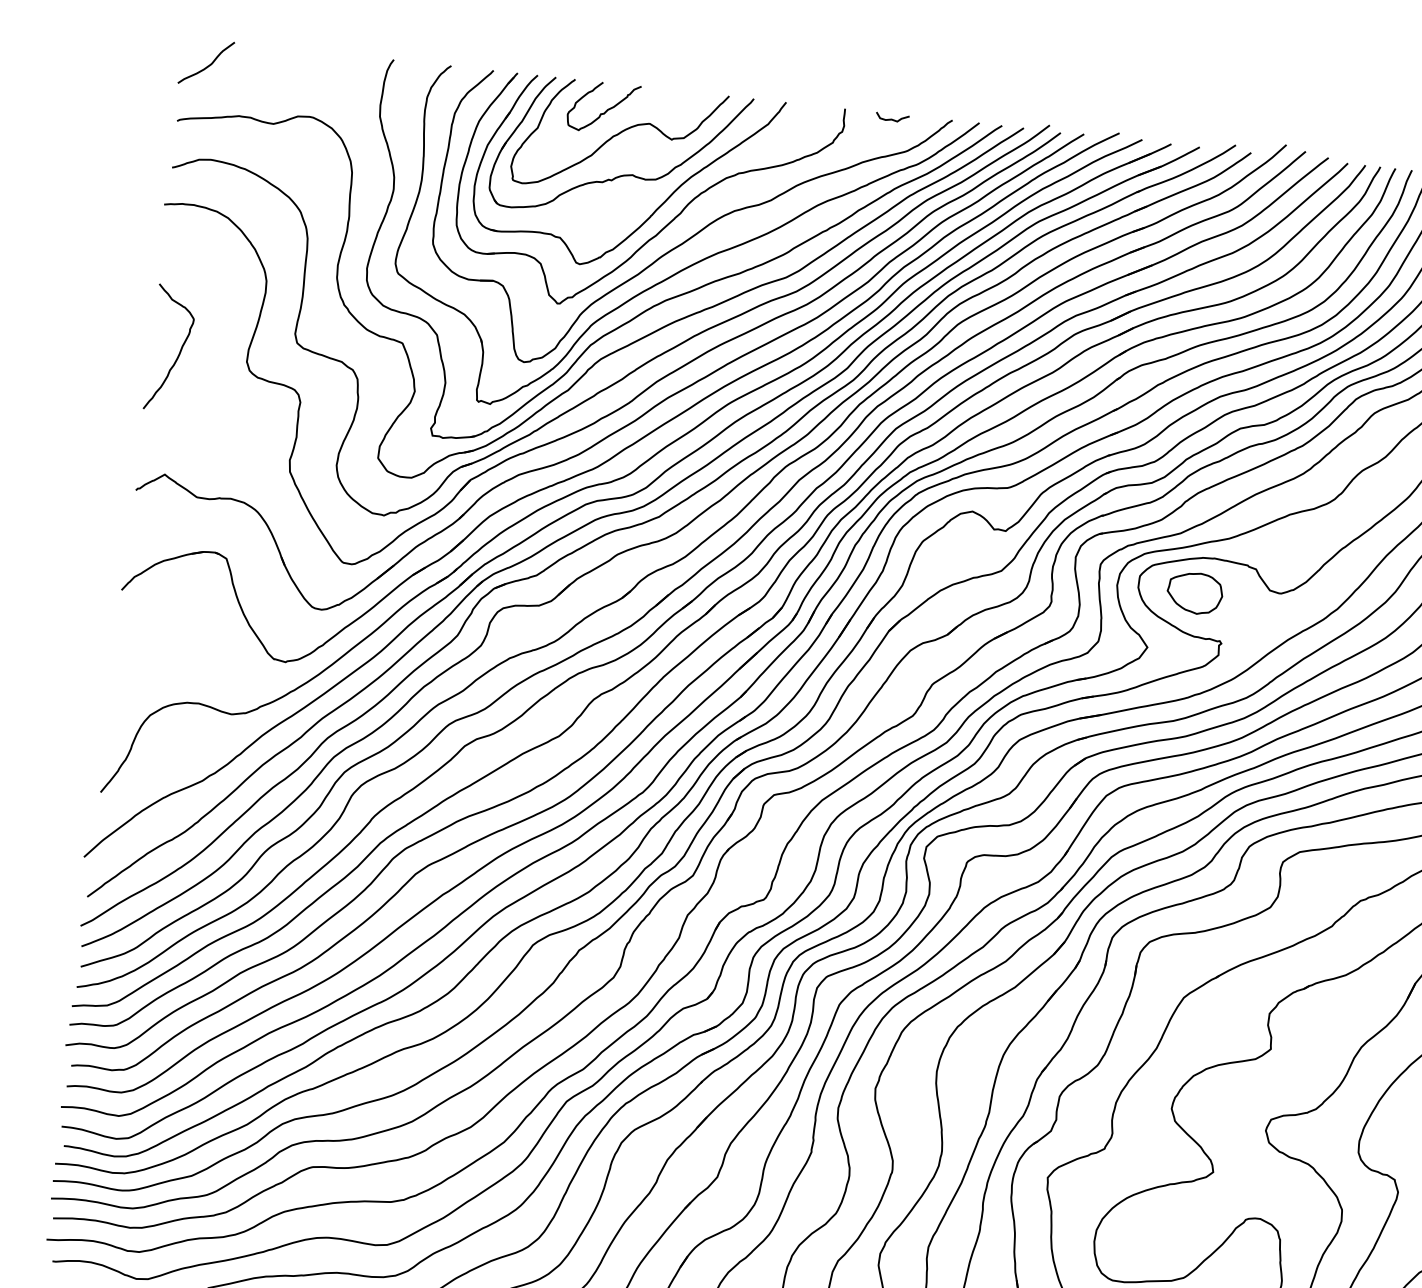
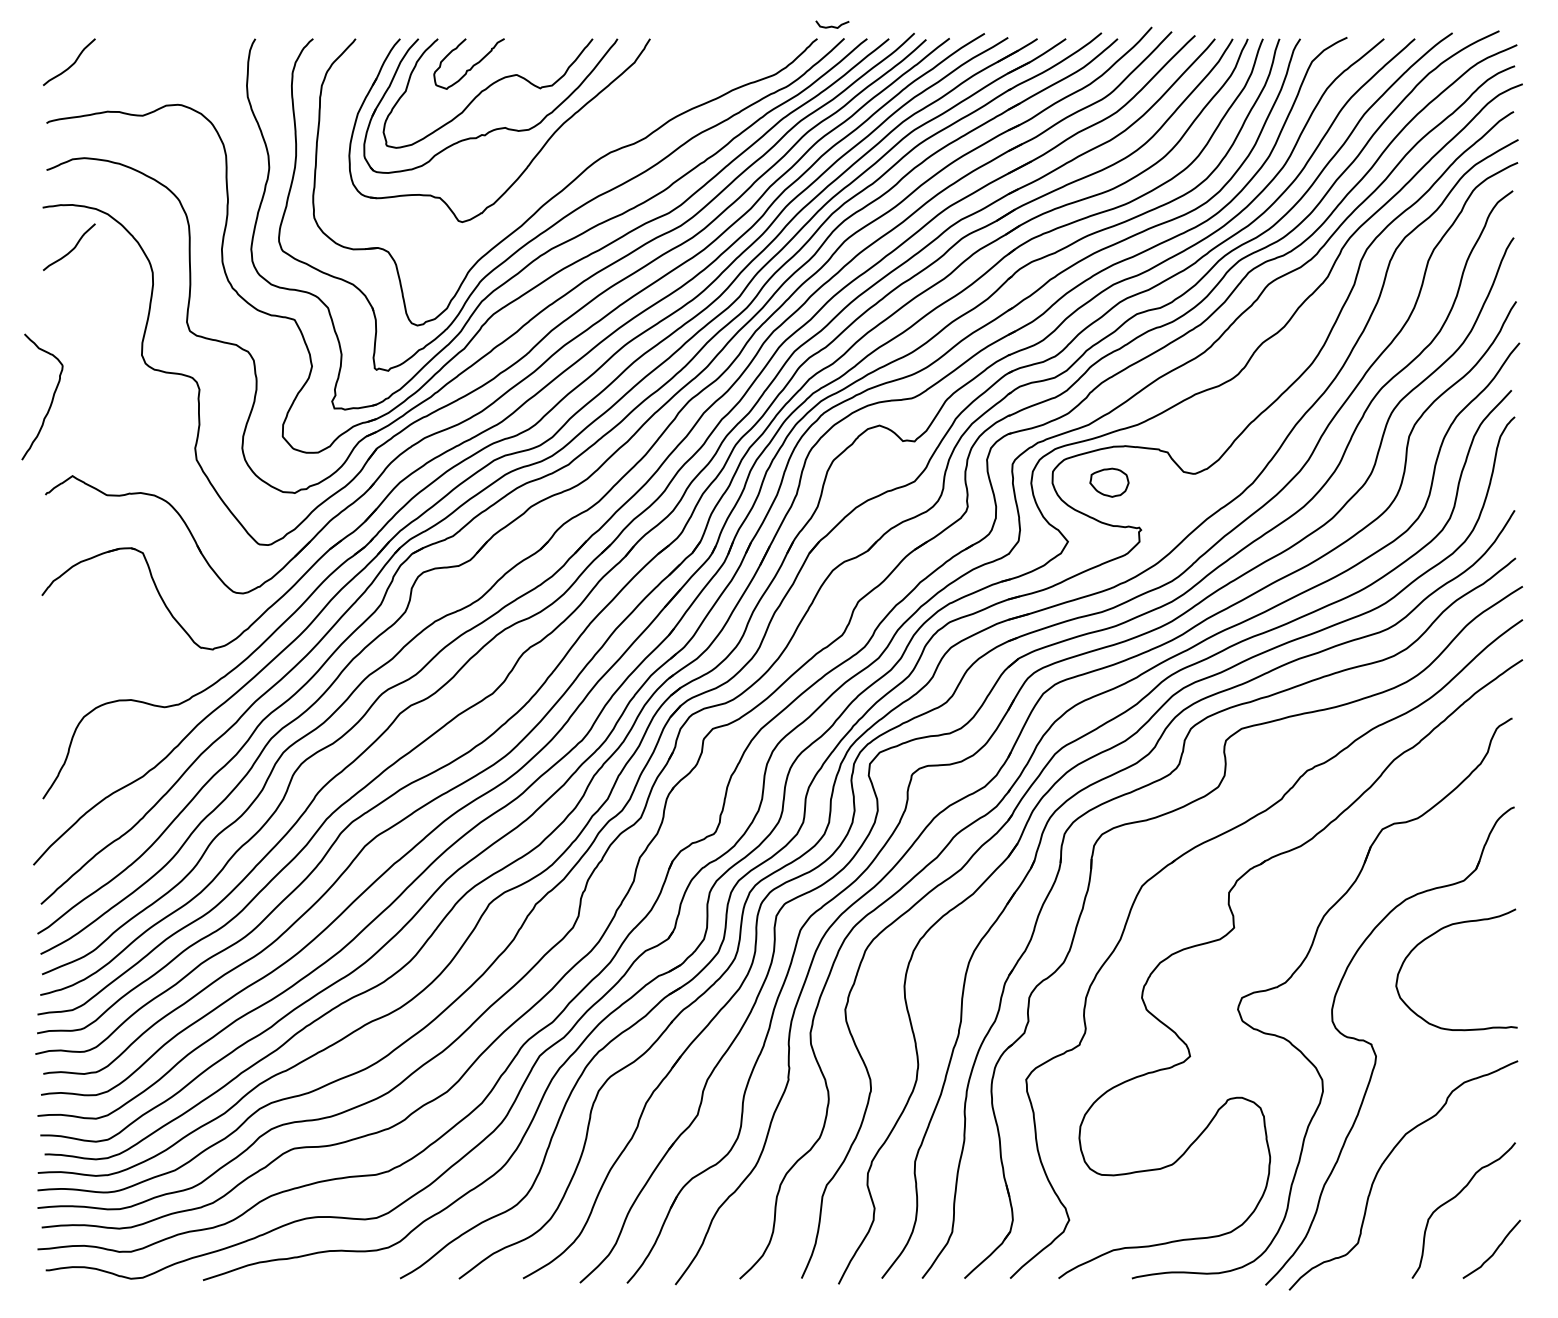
curve: (892, 118) -> (832, 25), moved
part: (669, 221) -> (546, 170), removed
curve: (189, 248) -> (72, 248), added
curve: (179, 351) -> (51, 399), moved
part: (1195, 592) -> (1109, 482), size x0.7

